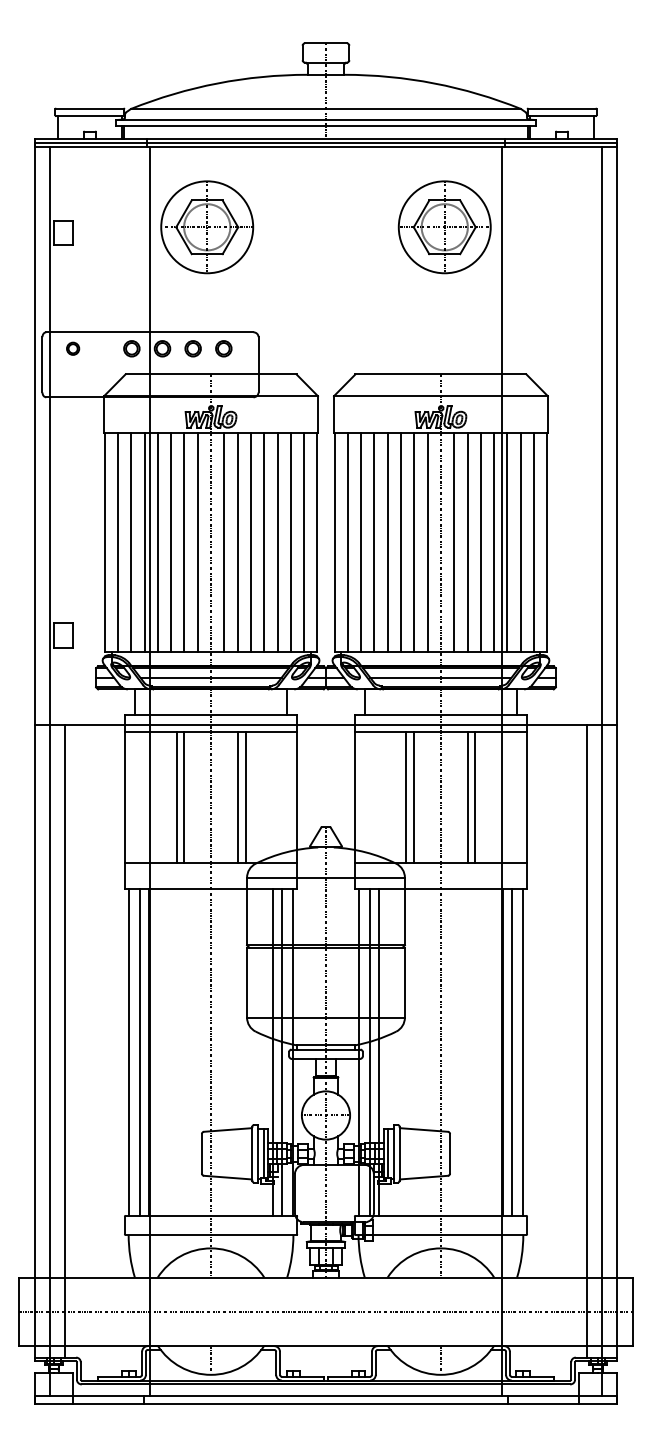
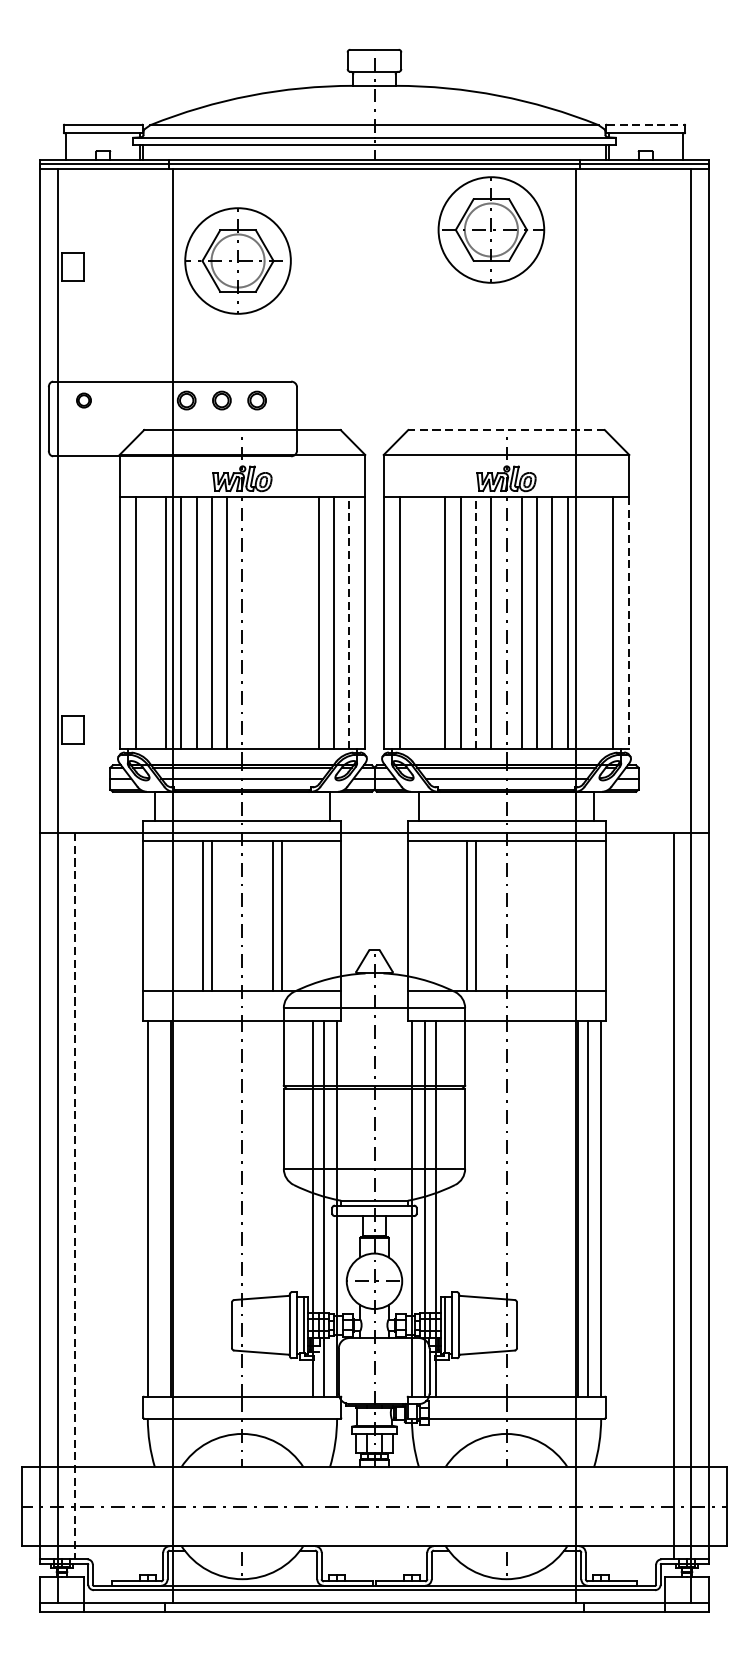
line: (562, 108) -> (646, 124), solid -> dashed
part: (444, 227) -> (491, 230), moved
part: (131, 348) -> (151, 400), removed
line: (440, 374) -> (506, 430), solid -> dashed
line: (131, 541) -> (151, 621), removed
line: (224, 541) -> (257, 621), removed
line: (237, 541) -> (272, 621), removed
line: (250, 541) -> (287, 621), removed
line: (264, 541) -> (303, 621), removed
line: (304, 541) -> (349, 621), solid -> dashed
line: (361, 541) -> (415, 621), removed
line: (374, 541) -> (430, 621), removed
line: (414, 541) -> (476, 621), solid -> dashed
line: (507, 541) -> (582, 621), removed
line: (520, 541) -> (597, 621), removed
line: (547, 542) -> (628, 623), solid -> dashed
line: (467, 797) -> (537, 916), removed
line: (475, 797) -> (546, 916), removed
line: (65, 1042) -> (75, 1197), solid -> dashed
line: (140, 1051) -> (161, 1207), removed

